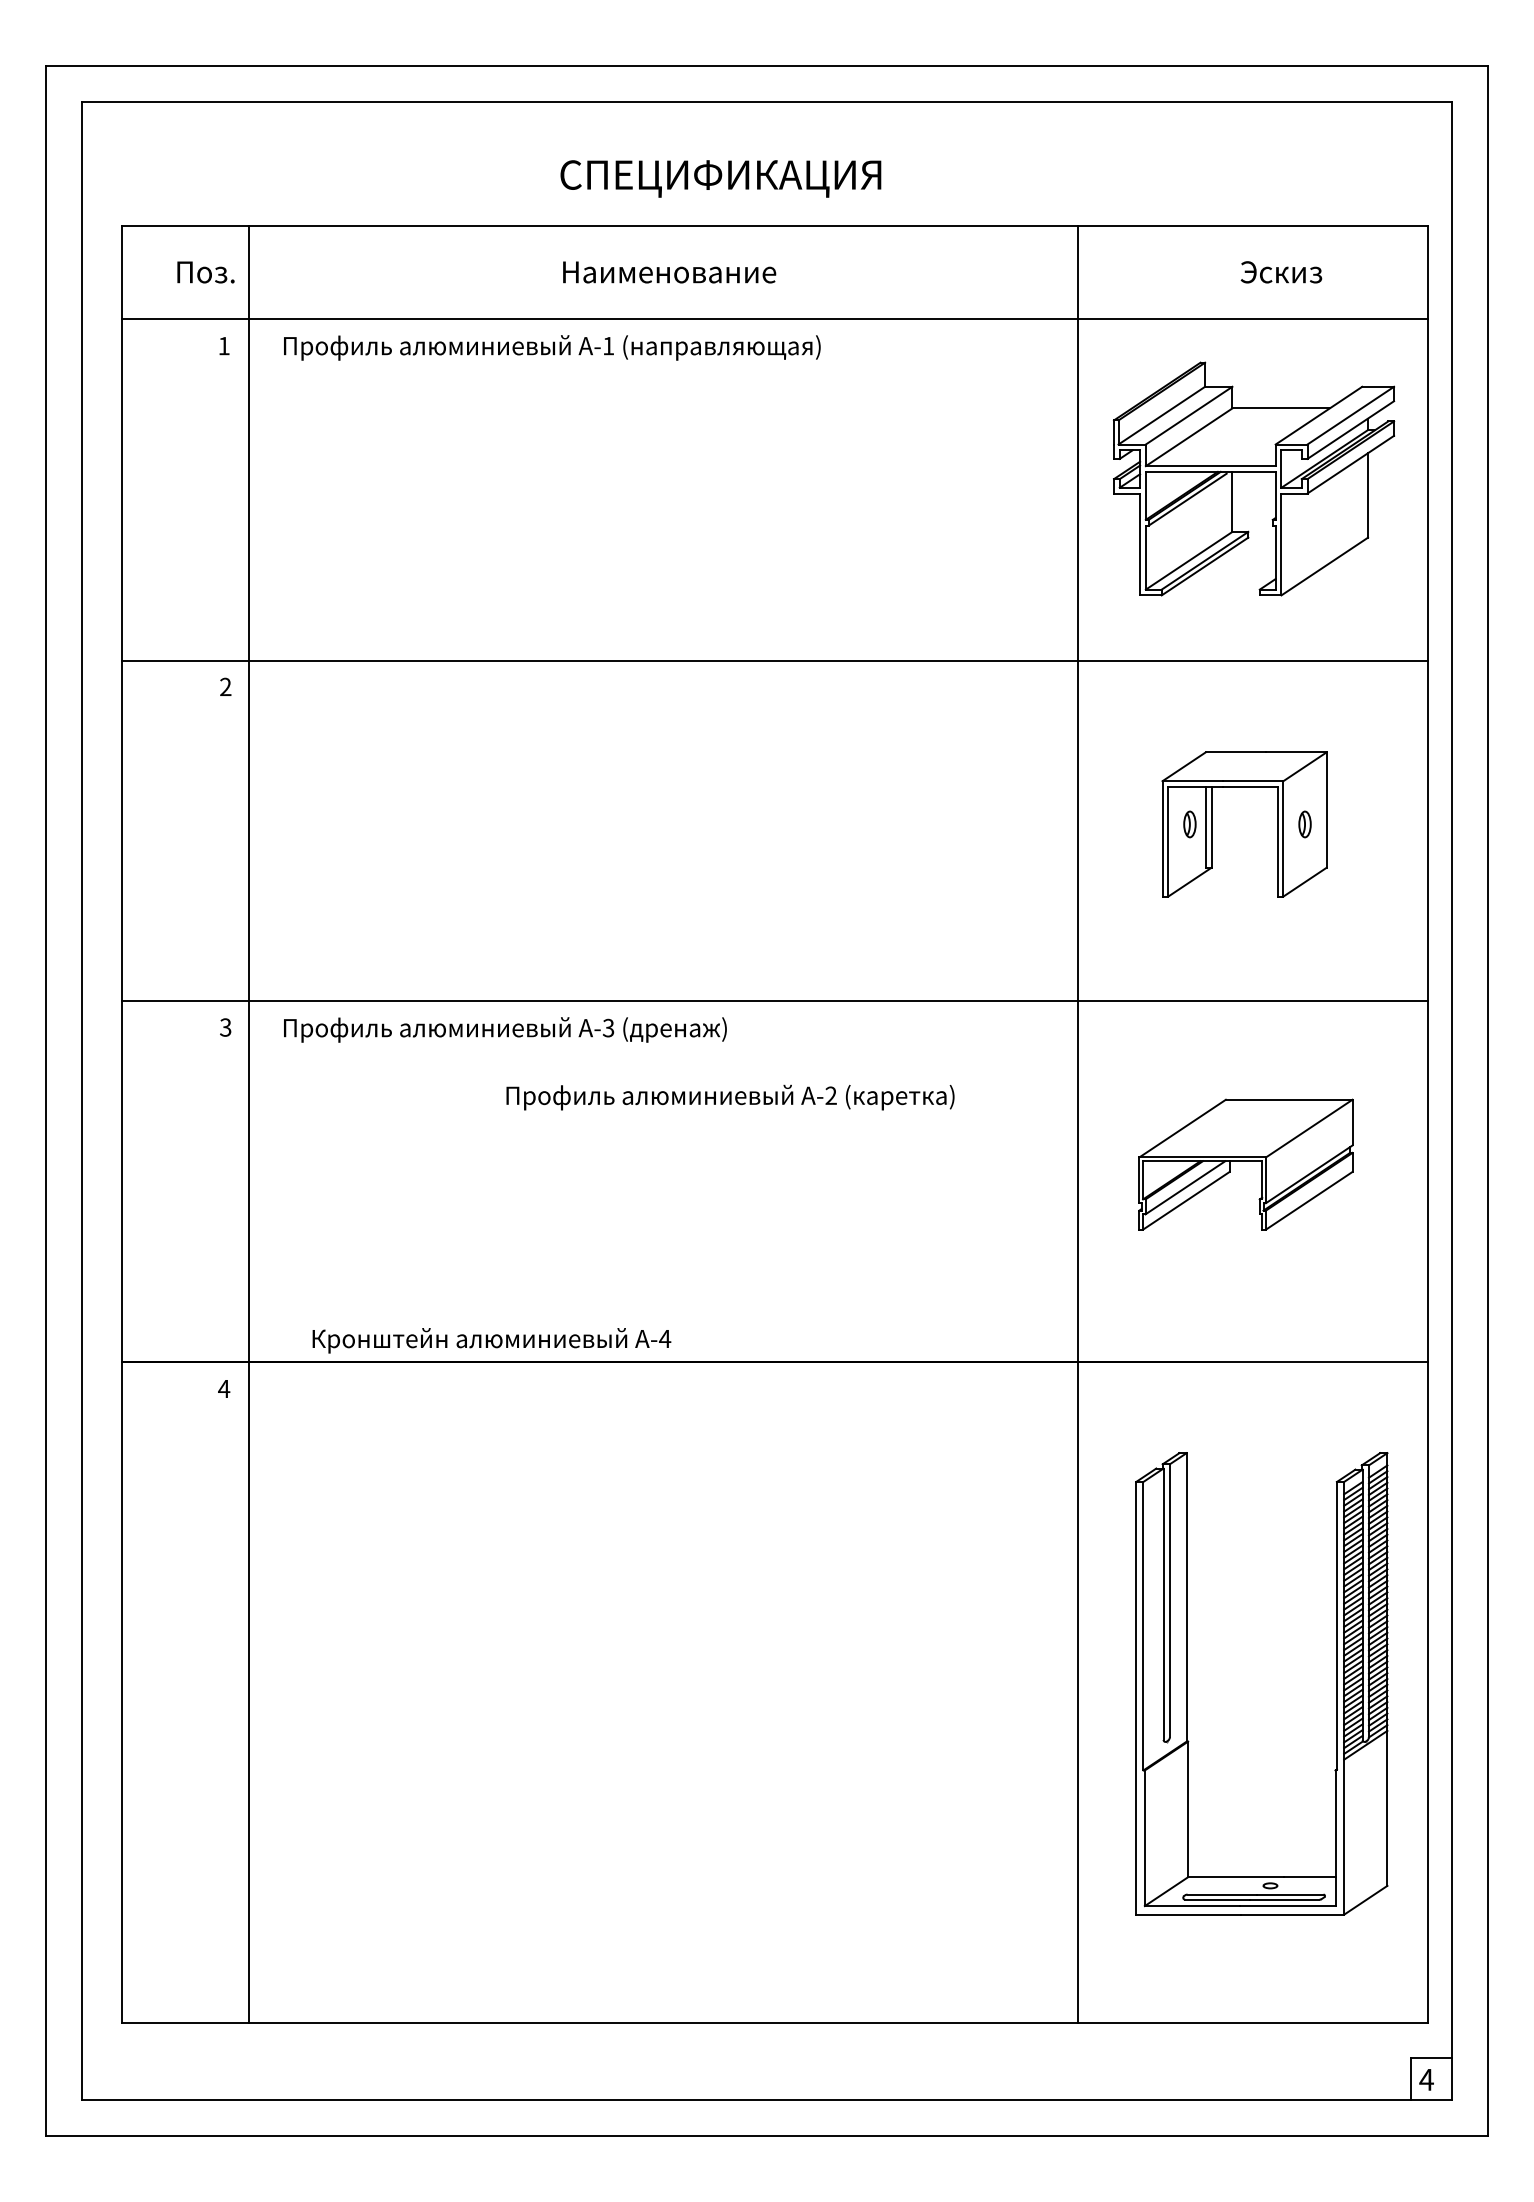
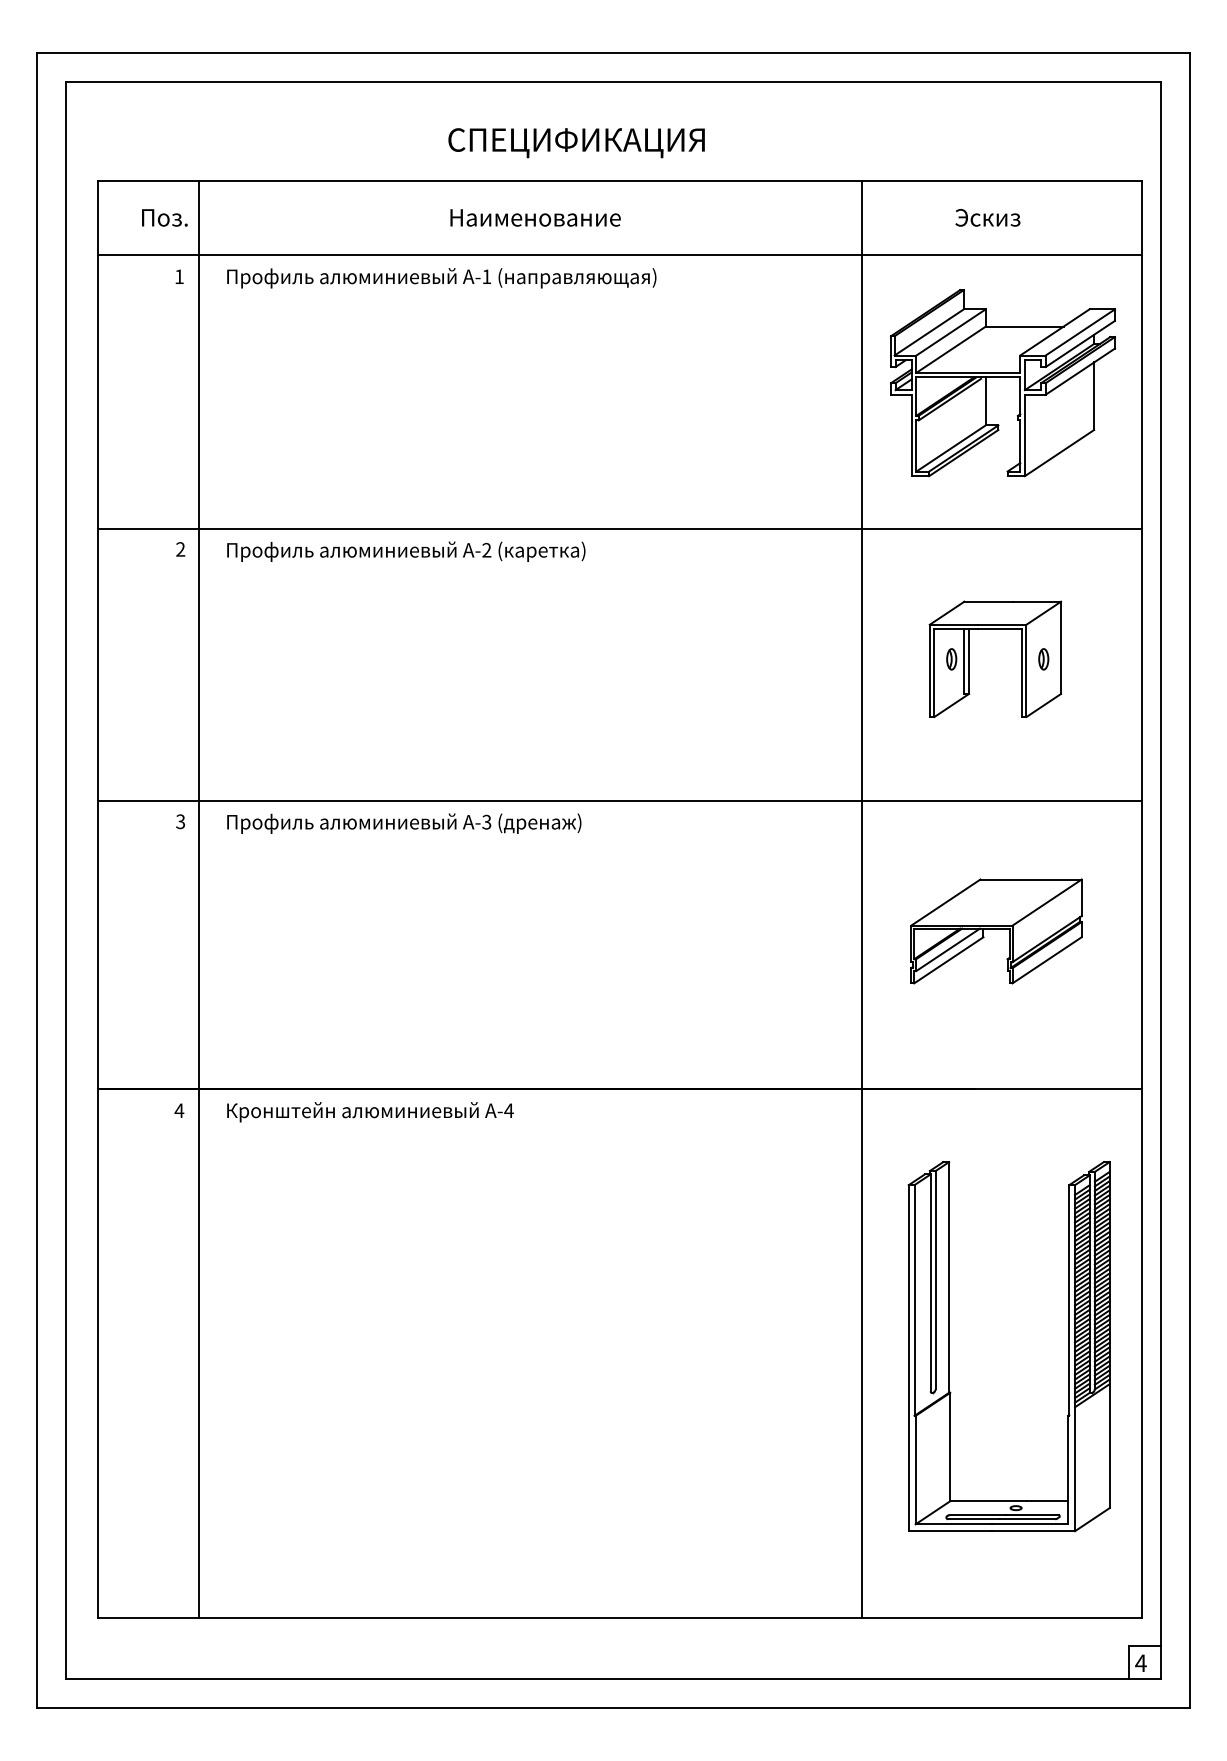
text: (1280, 271) -> (987, 217), moved
text: (730, 1097) -> (406, 551), moved
text: (491, 1341) -> (370, 1112), moved

